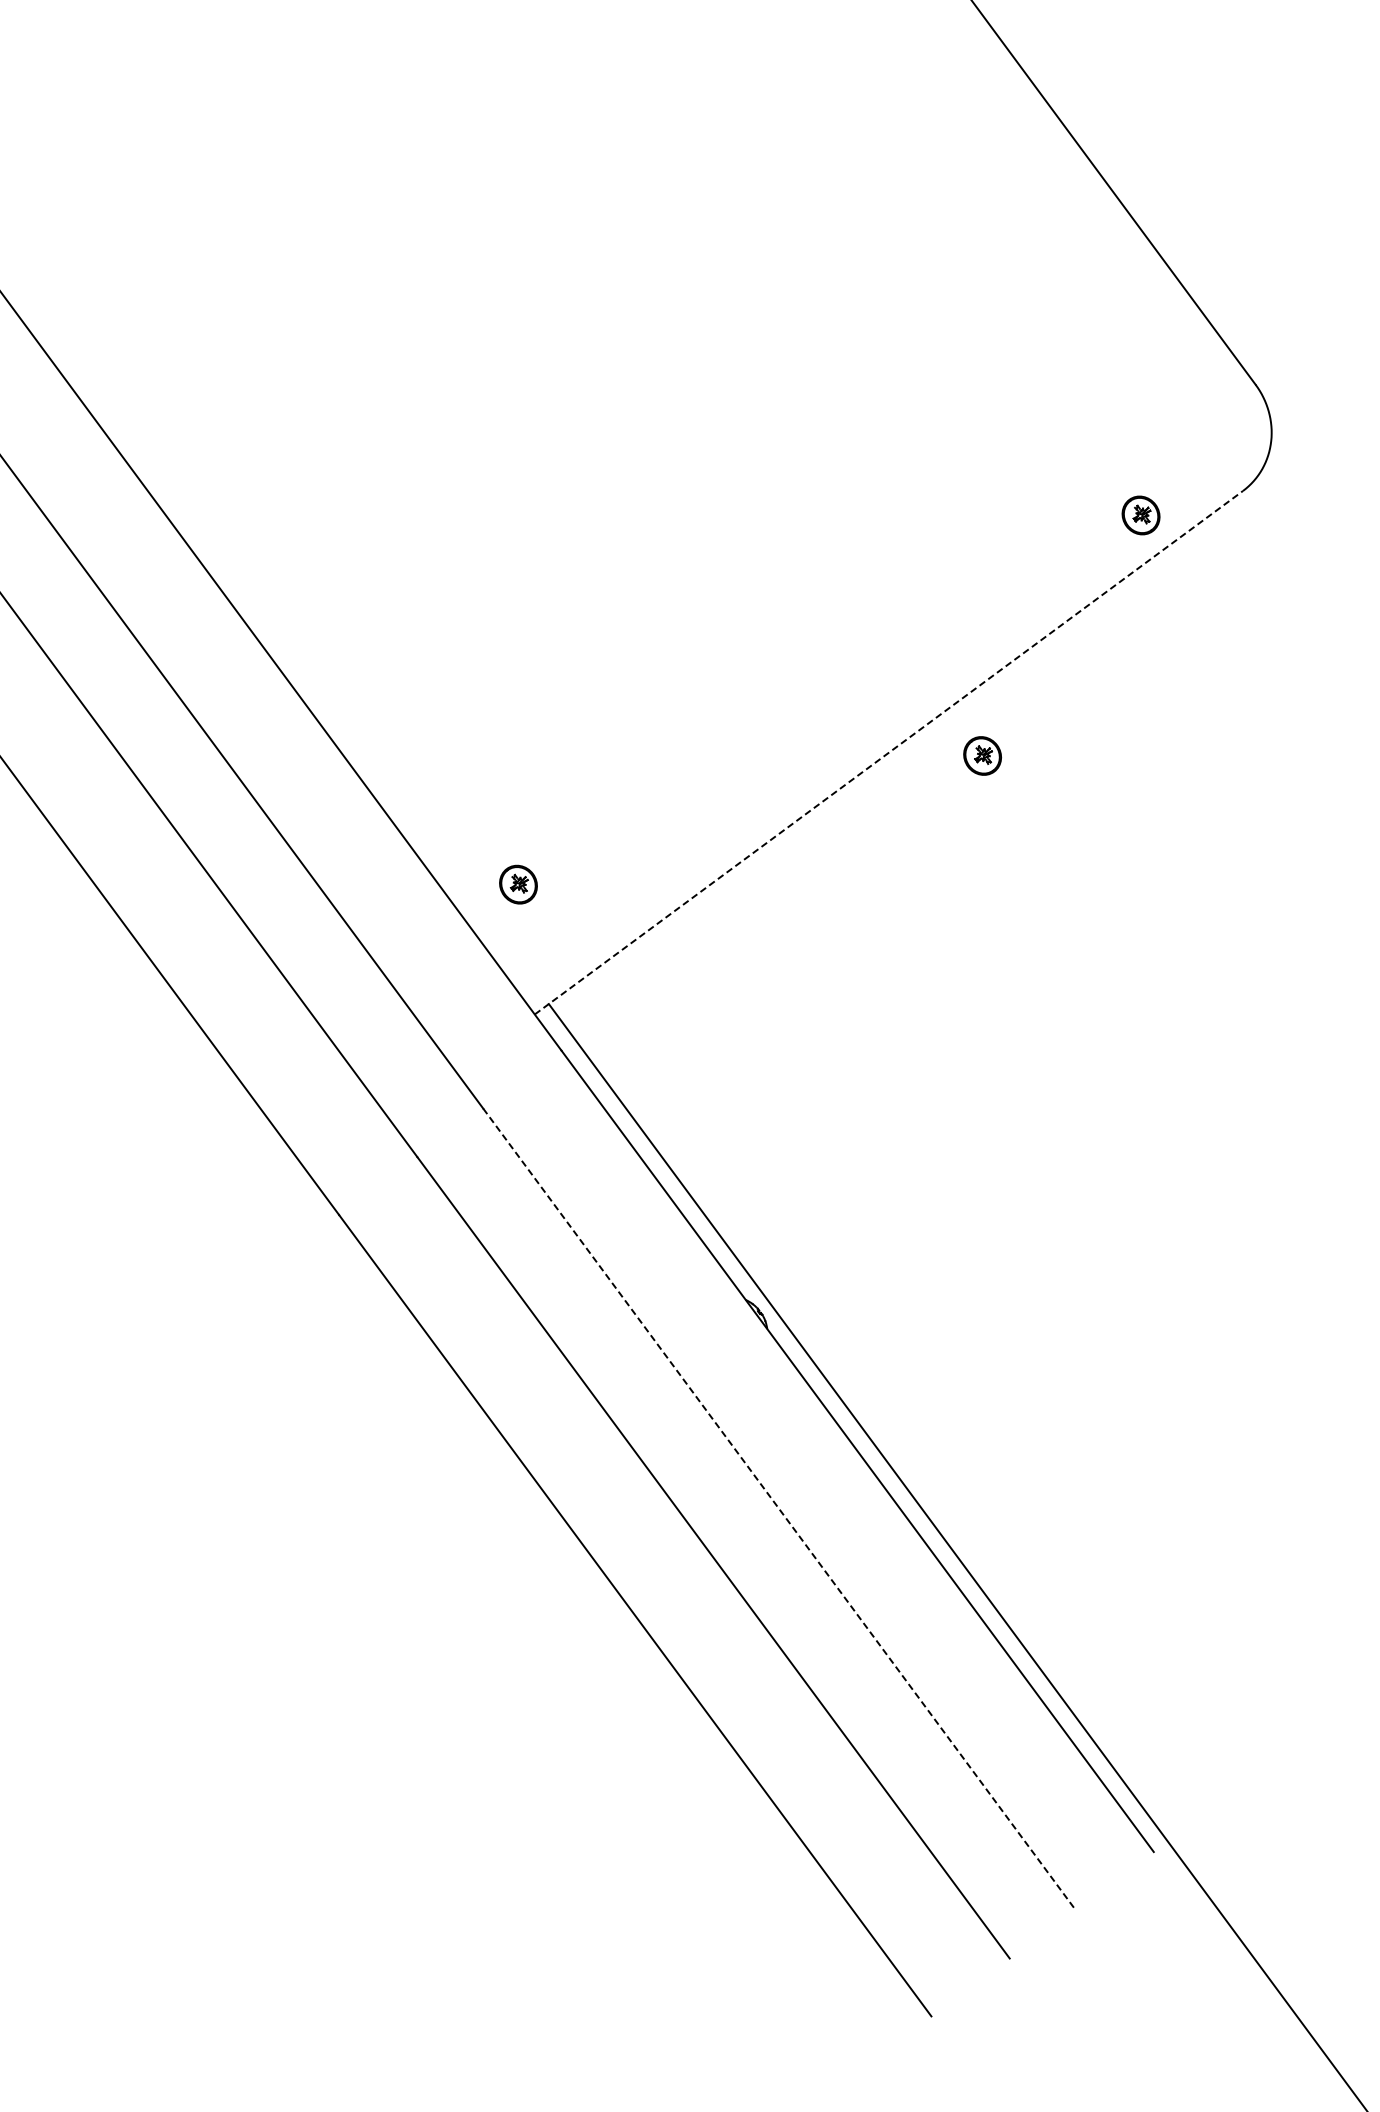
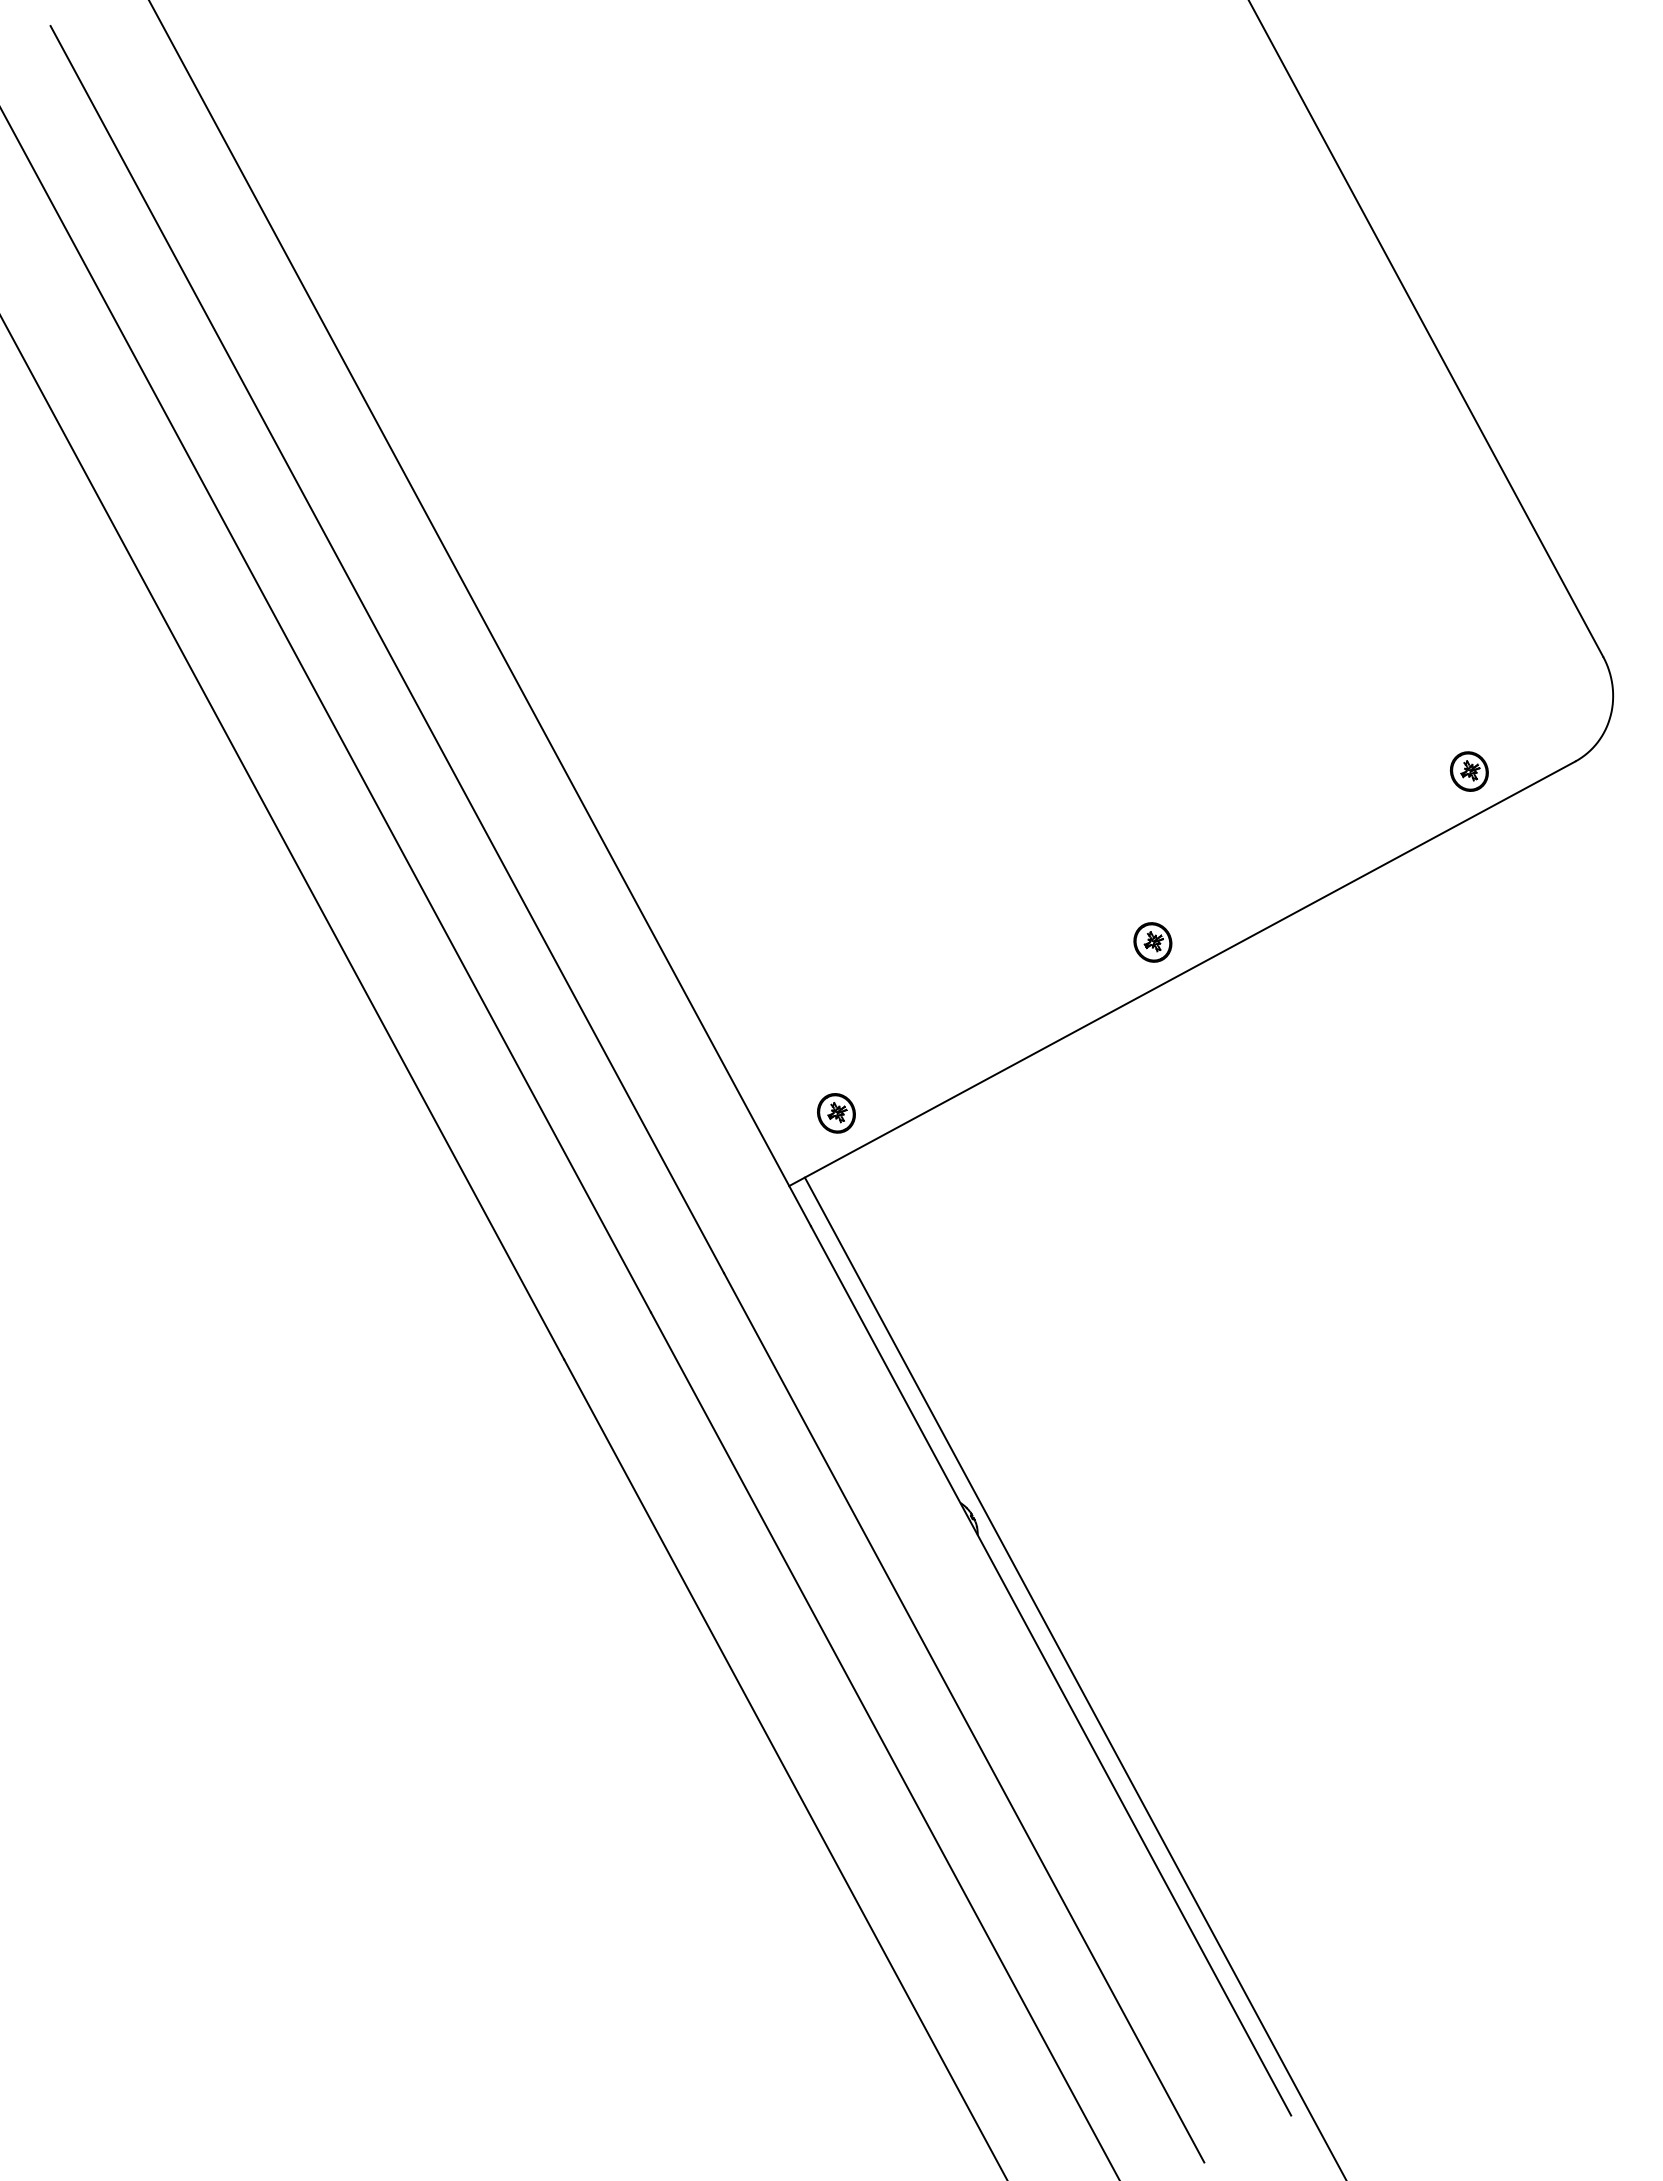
line: (889, 752) -> (1182, 973), dashed -> solid
part: (982, 756) -> (1152, 942), moved
part: (518, 884) -> (836, 1113), moved
line: (779, 1509) -> (964, 1718), dashed -> solid

